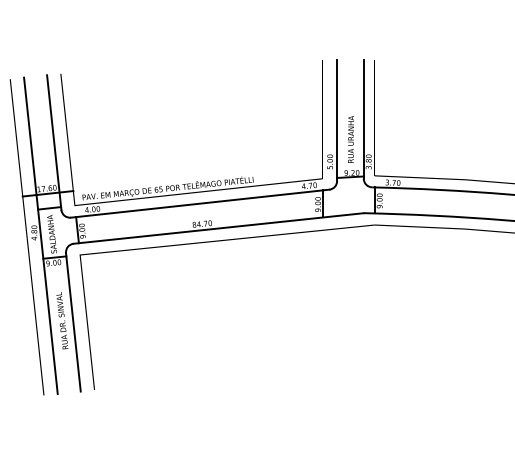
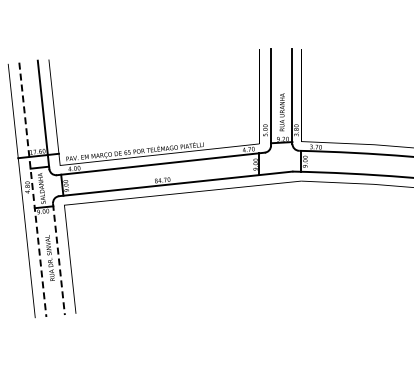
line: (40, 235) -> (32, 189), solid -> dashed
line: (72, 322) -> (58, 259), solid -> dashed

